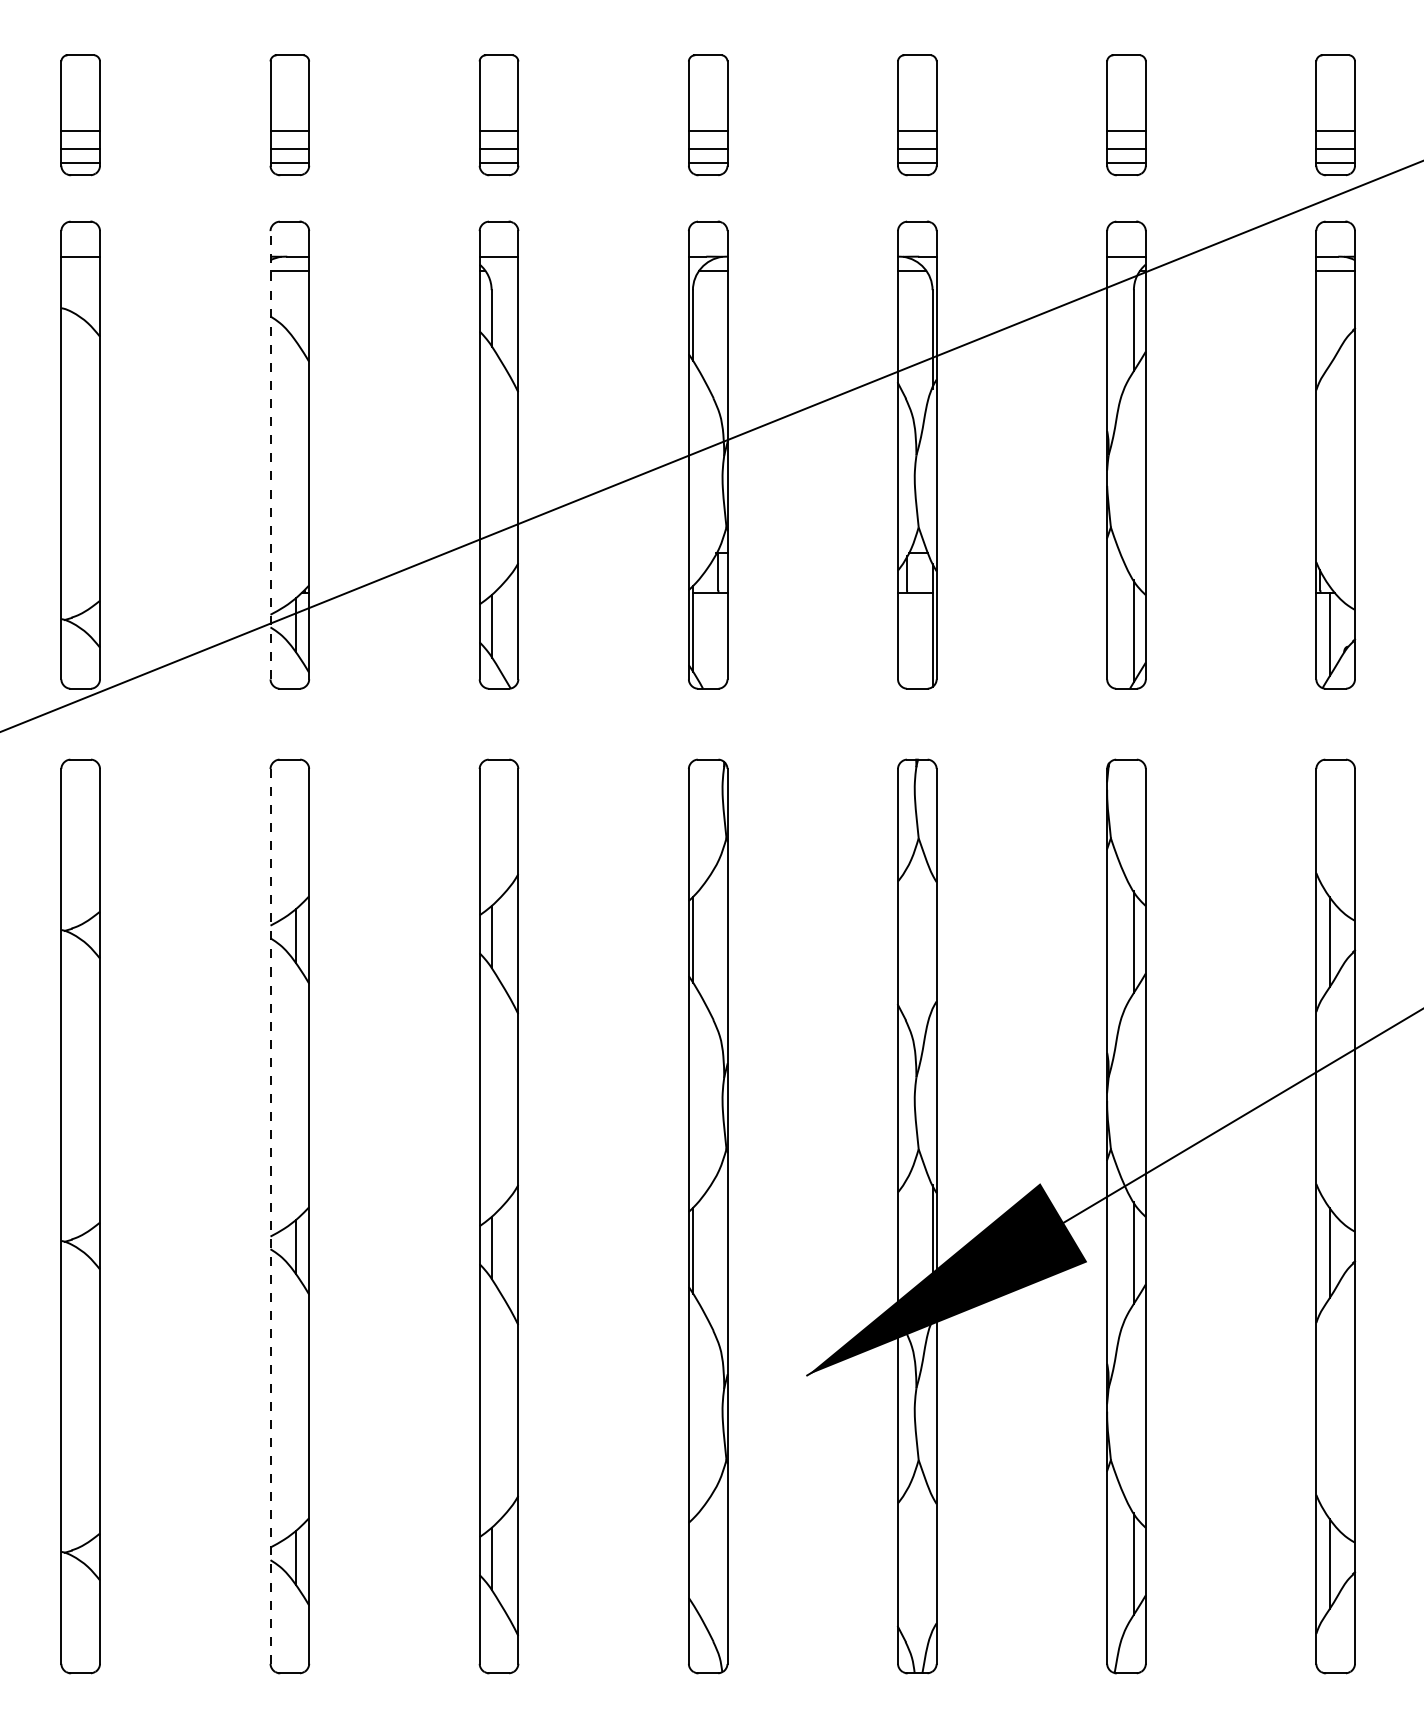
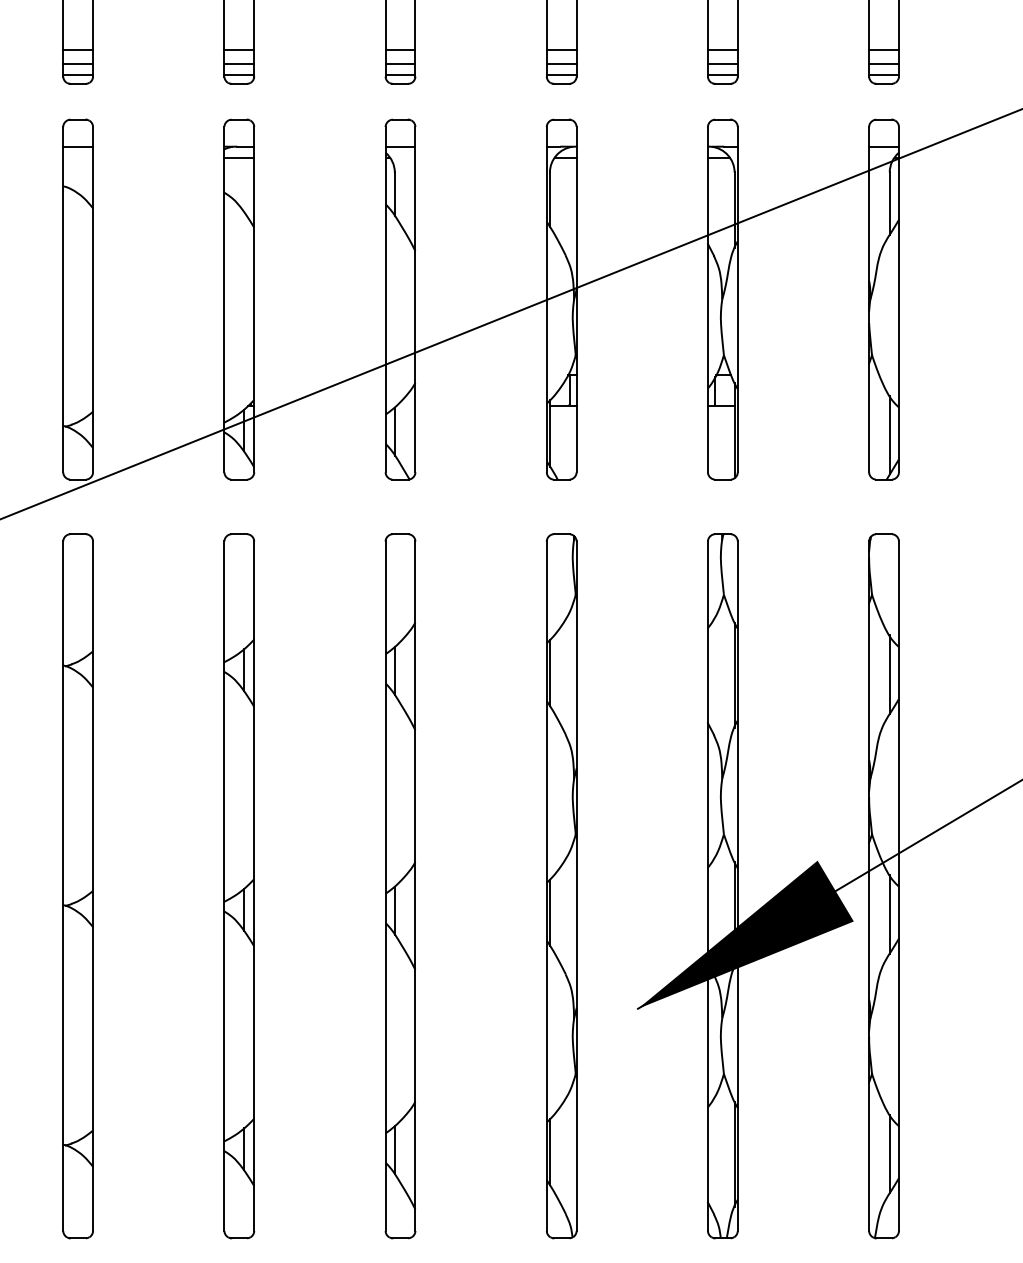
line: (270, 454) -> (224, 299), dashed -> solid
line: (932, 942) -> (734, 675), added
line: (270, 1215) -> (224, 885), dashed -> solid
line: (693, 1561) -> (550, 1152), added
line: (932, 1564) -> (734, 1154), added

